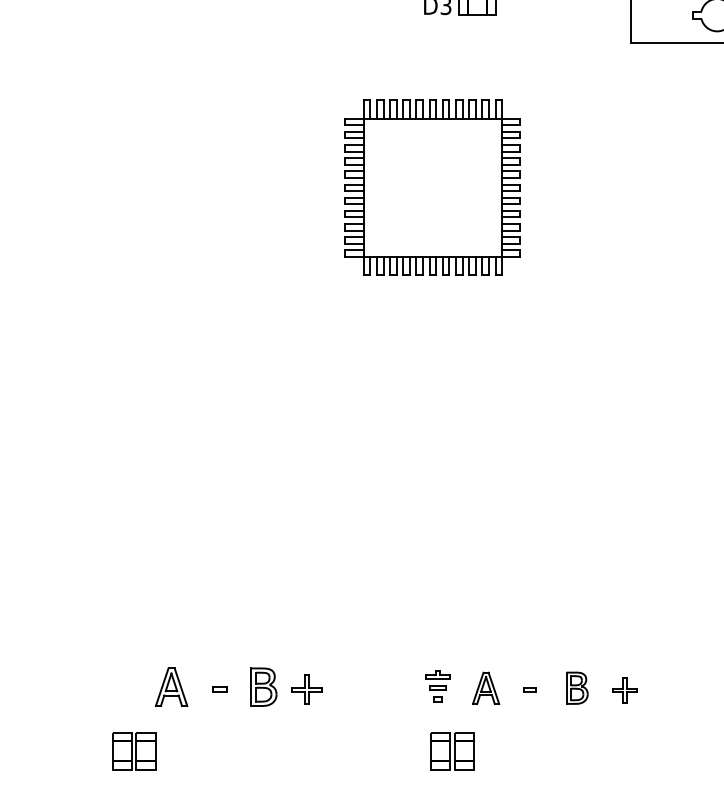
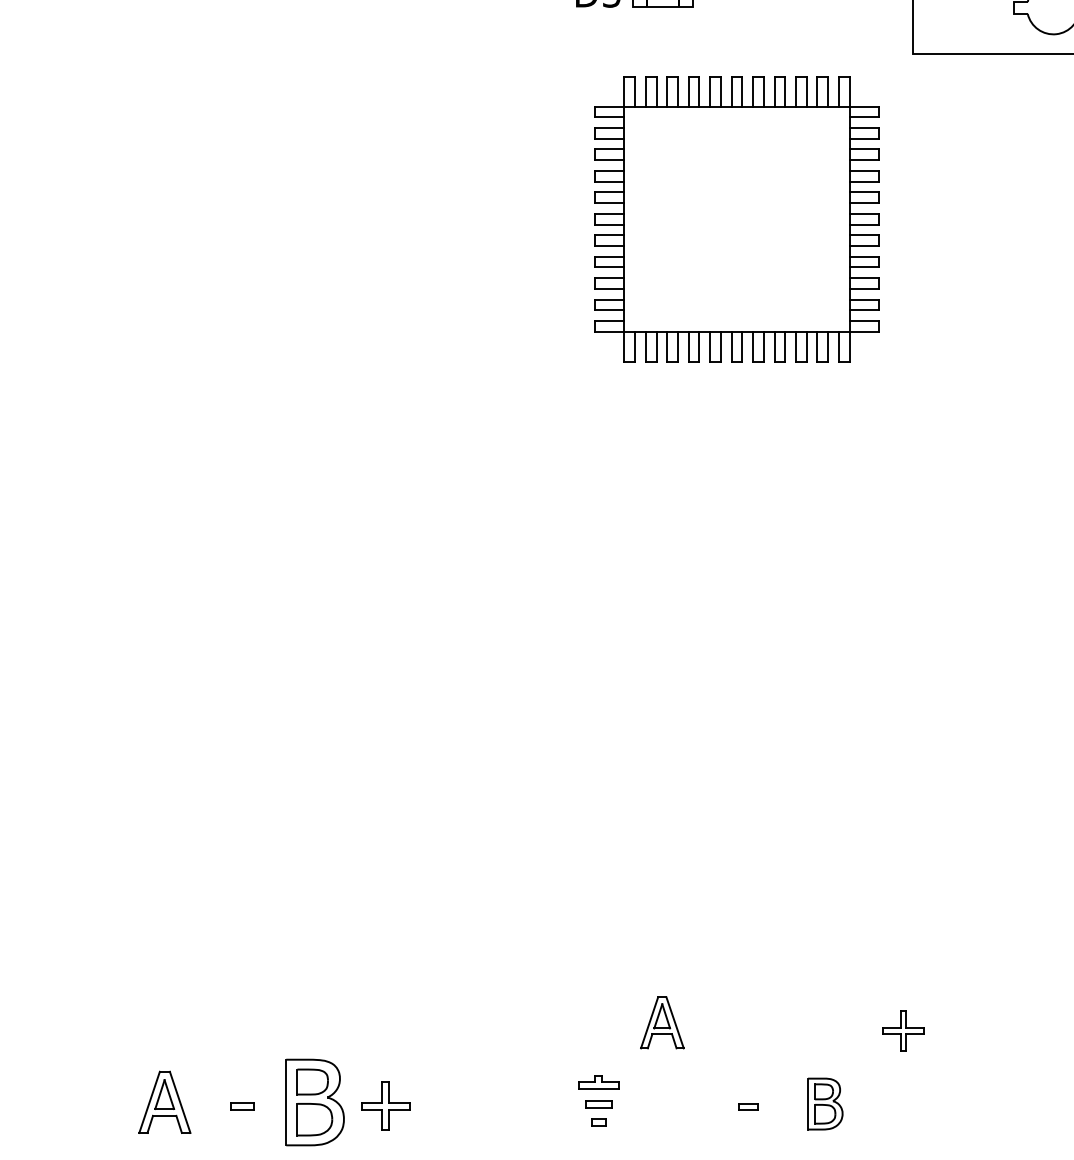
part: (432, 187) -> (736, 218), moved
part: (263, 686) -> (314, 1101), size x1.4
part: (486, 687) -> (663, 1021), moved
part: (624, 690) -> (902, 1031), moved

